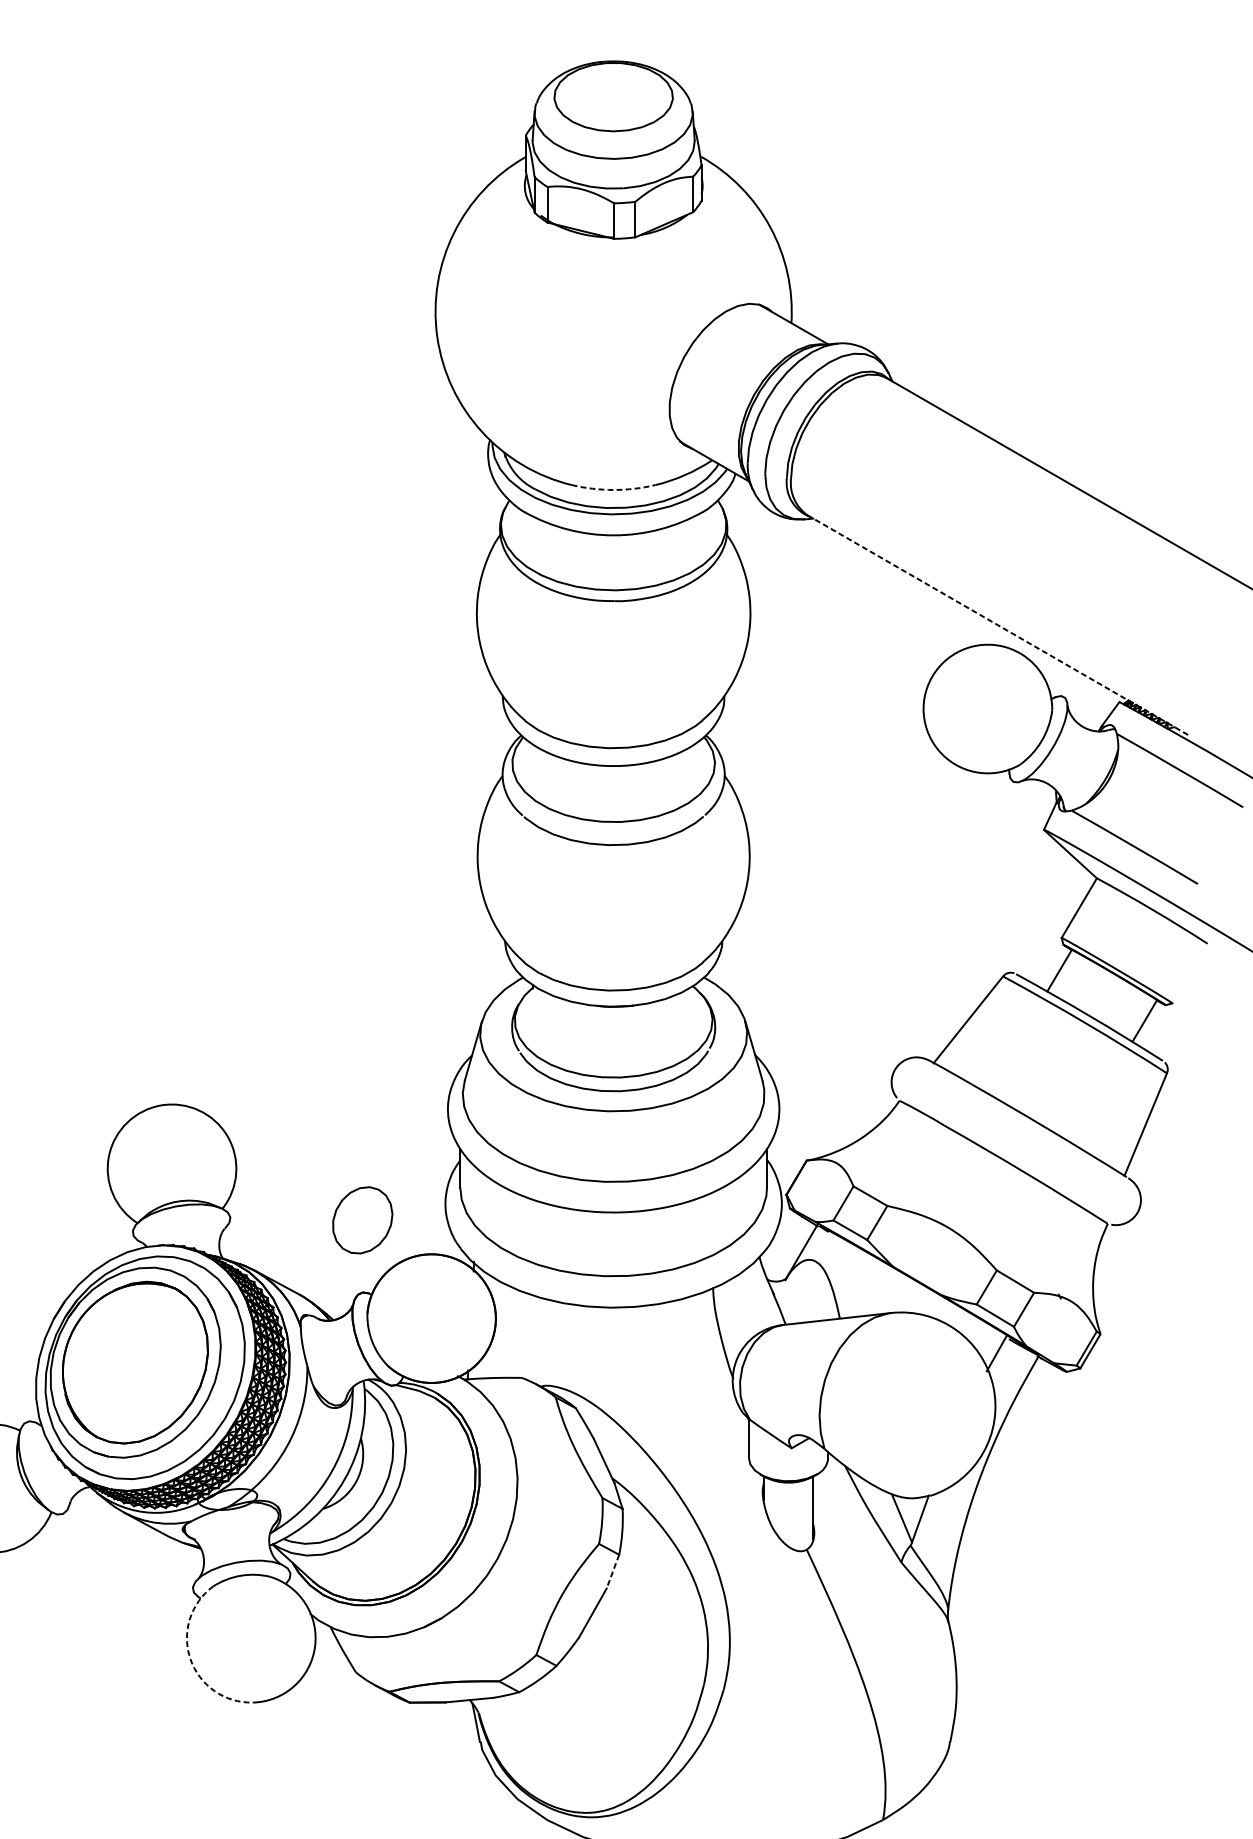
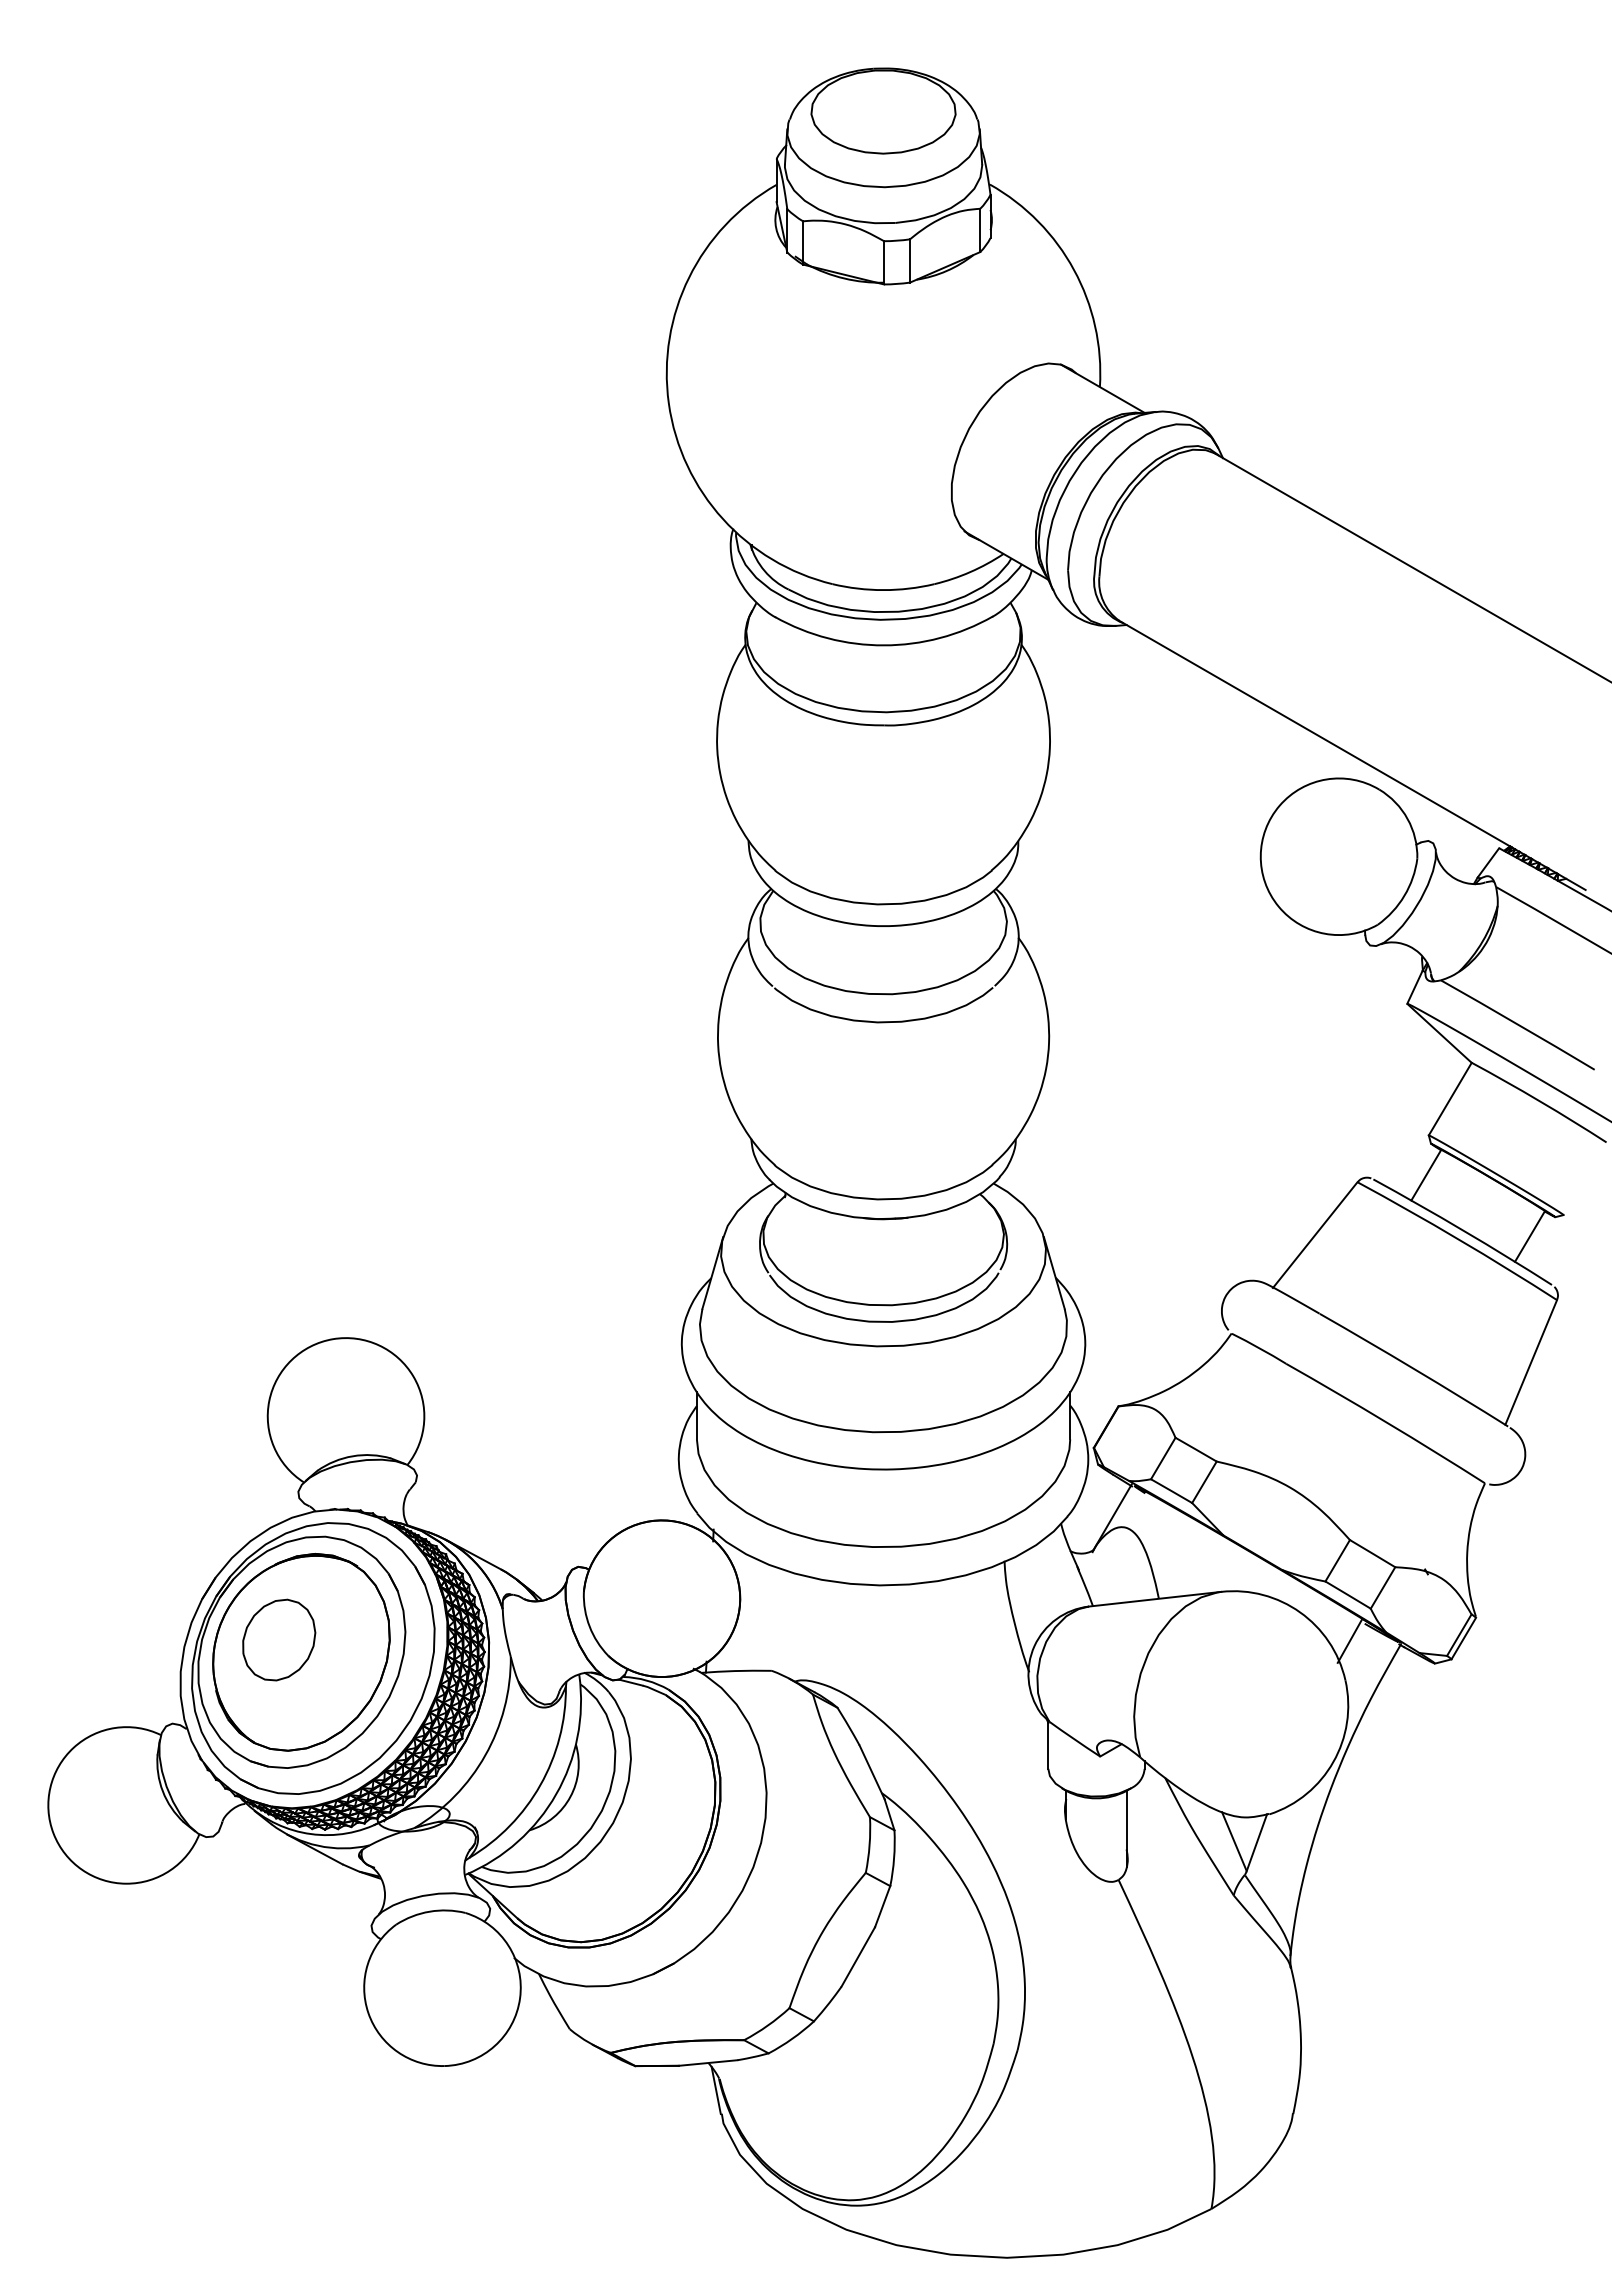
arc: (613, 490) -> (883, 590), dashed -> solid
line: (998, 625) -> (1352, 755), dashed -> solid
part: (363, 1219) -> (279, 1639), moved
line: (612, 1571) -> (882, 1906), dashed -> solid
arc: (190, 1659) -> (368, 2013), dashed -> solid

